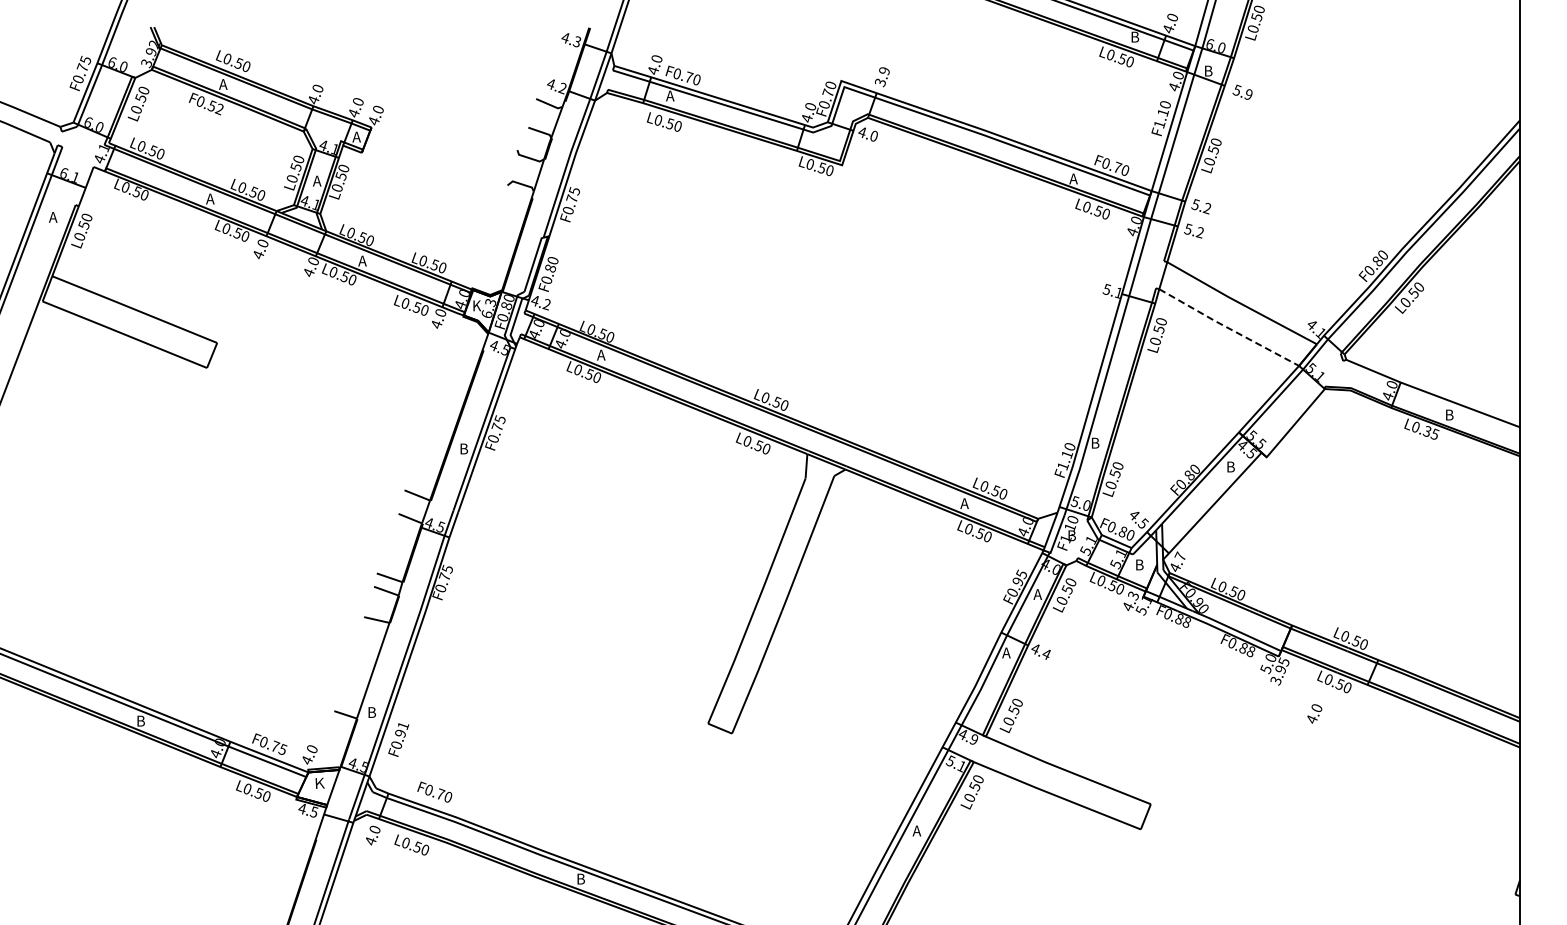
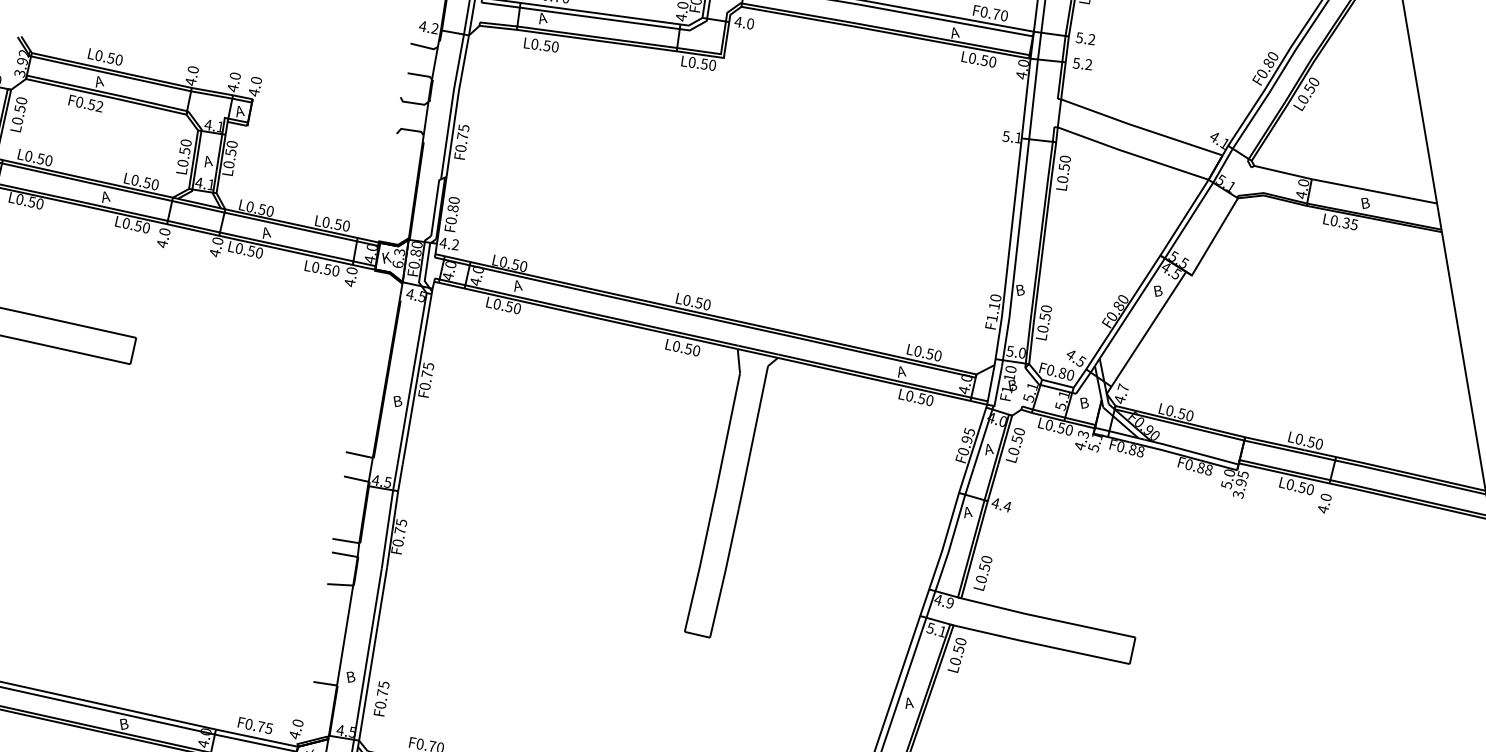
line: (1228, 328) -> (1132, 154), dashed -> solid
text: (1314, 713) -> (1324, 503), moved
text: (401, 729) -> (382, 688), F0.91 -> F0.75

